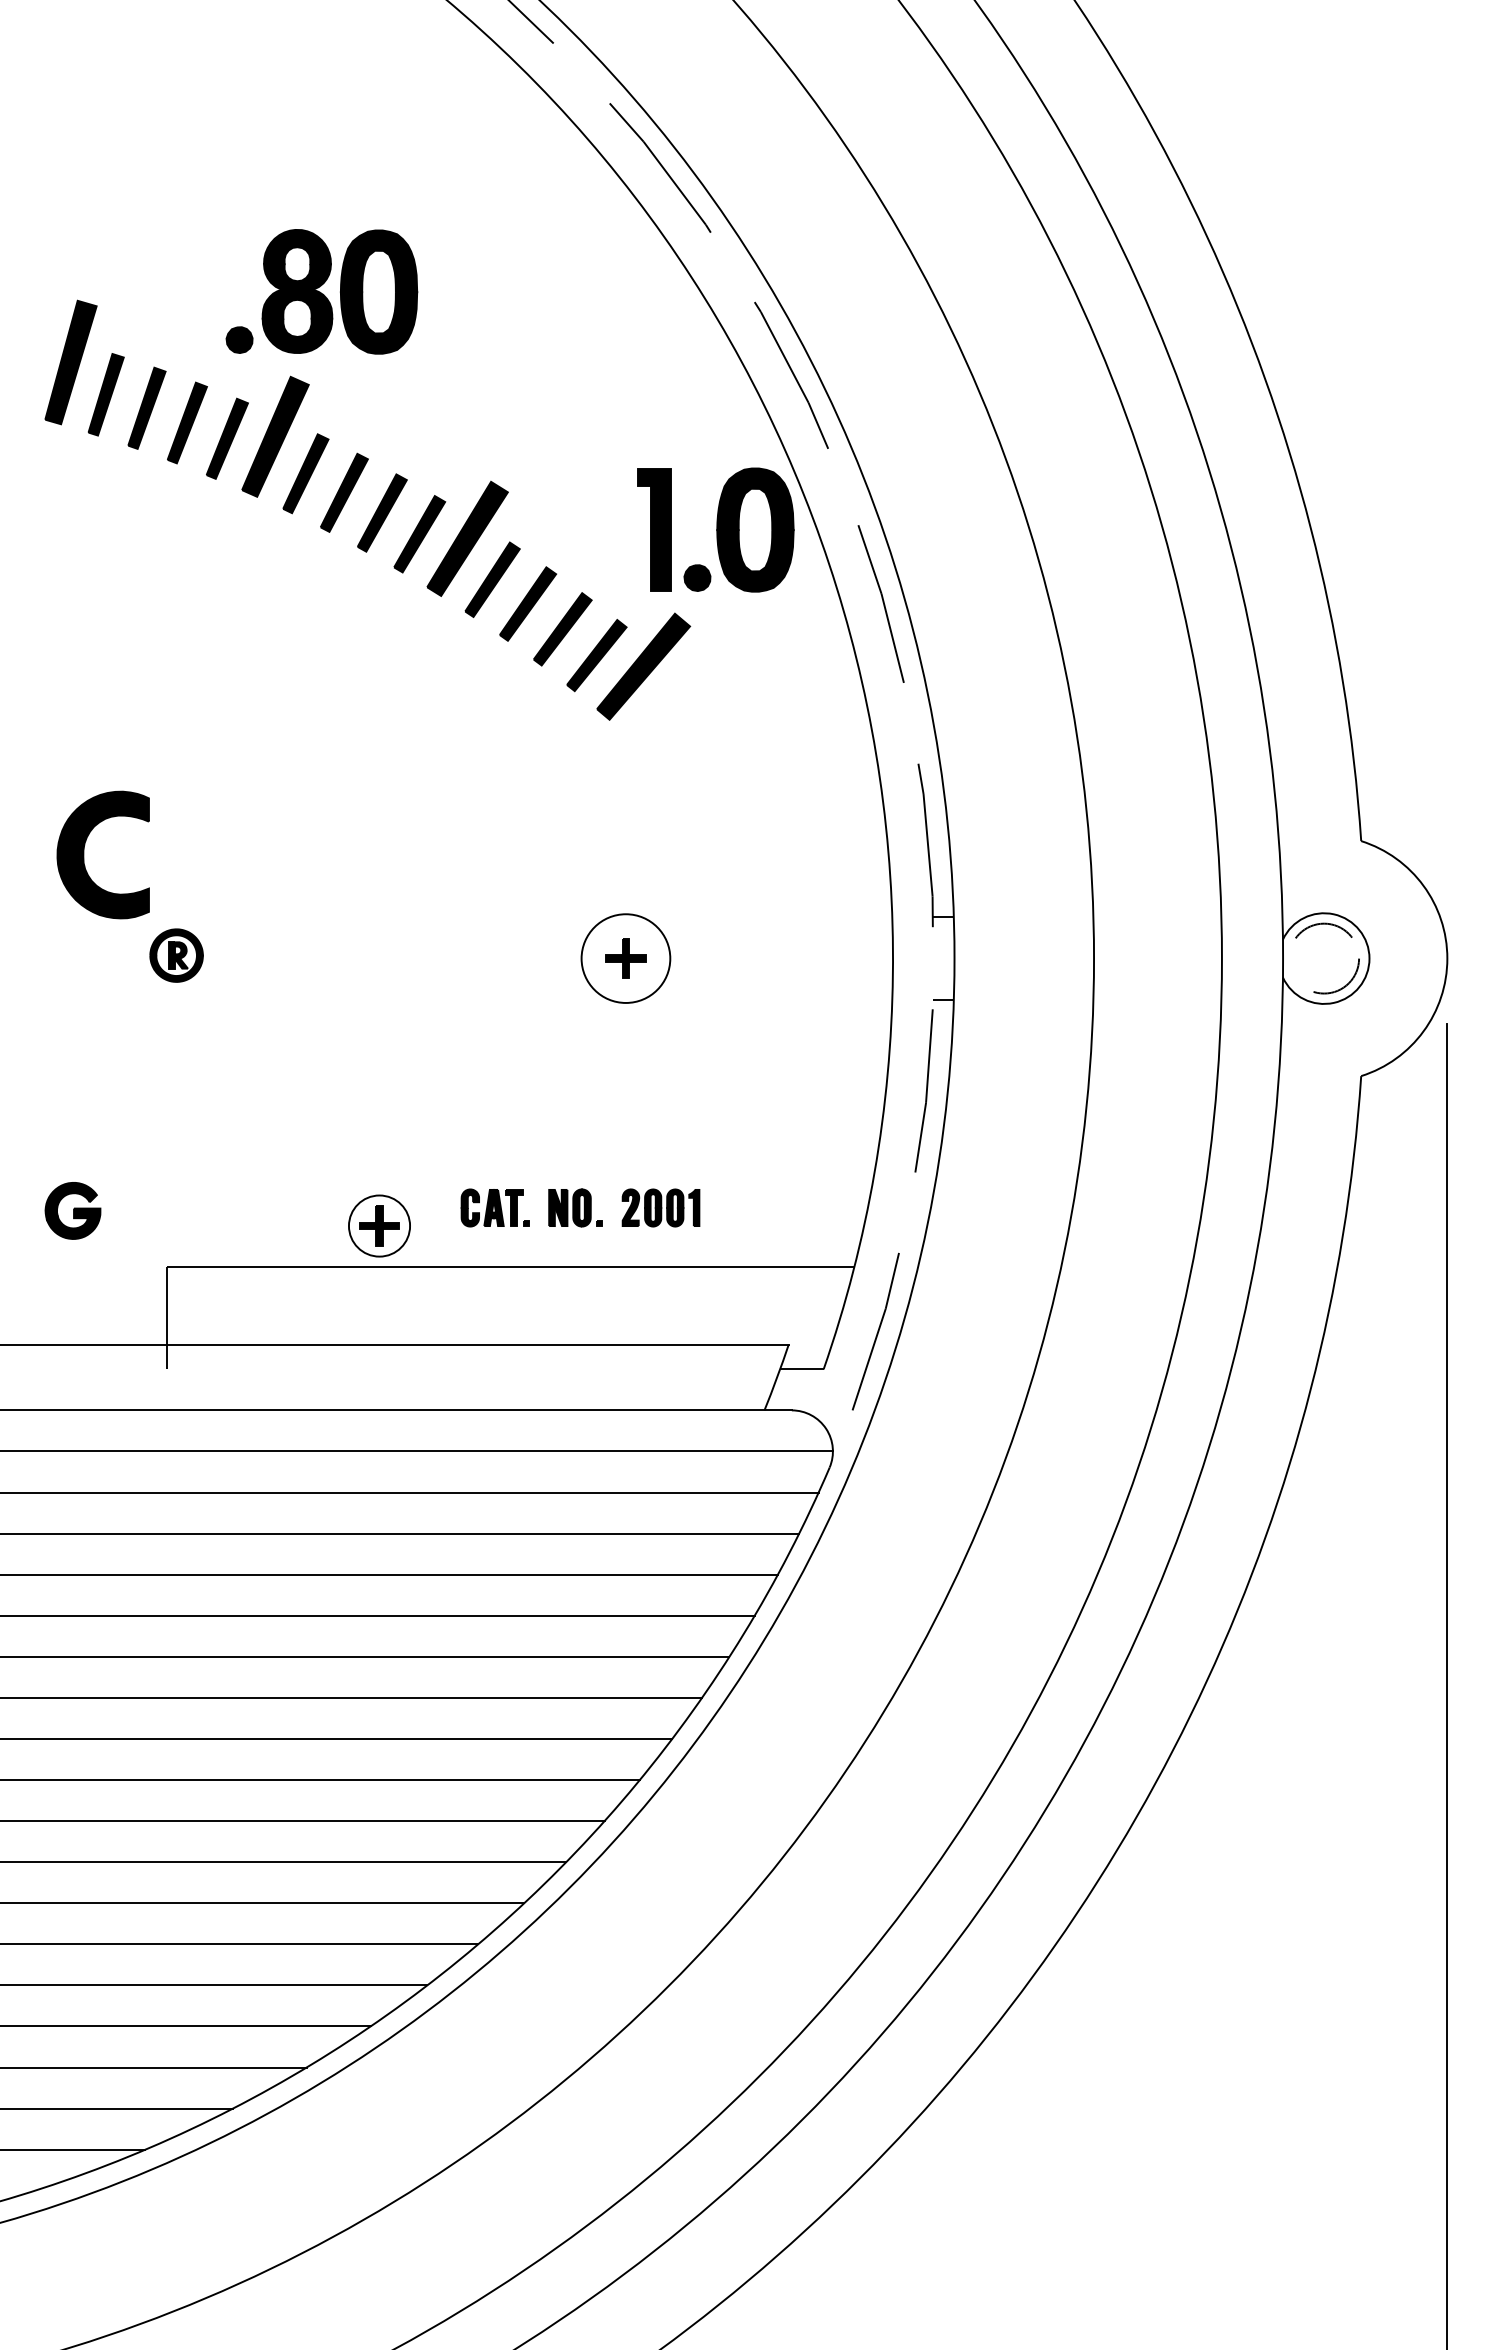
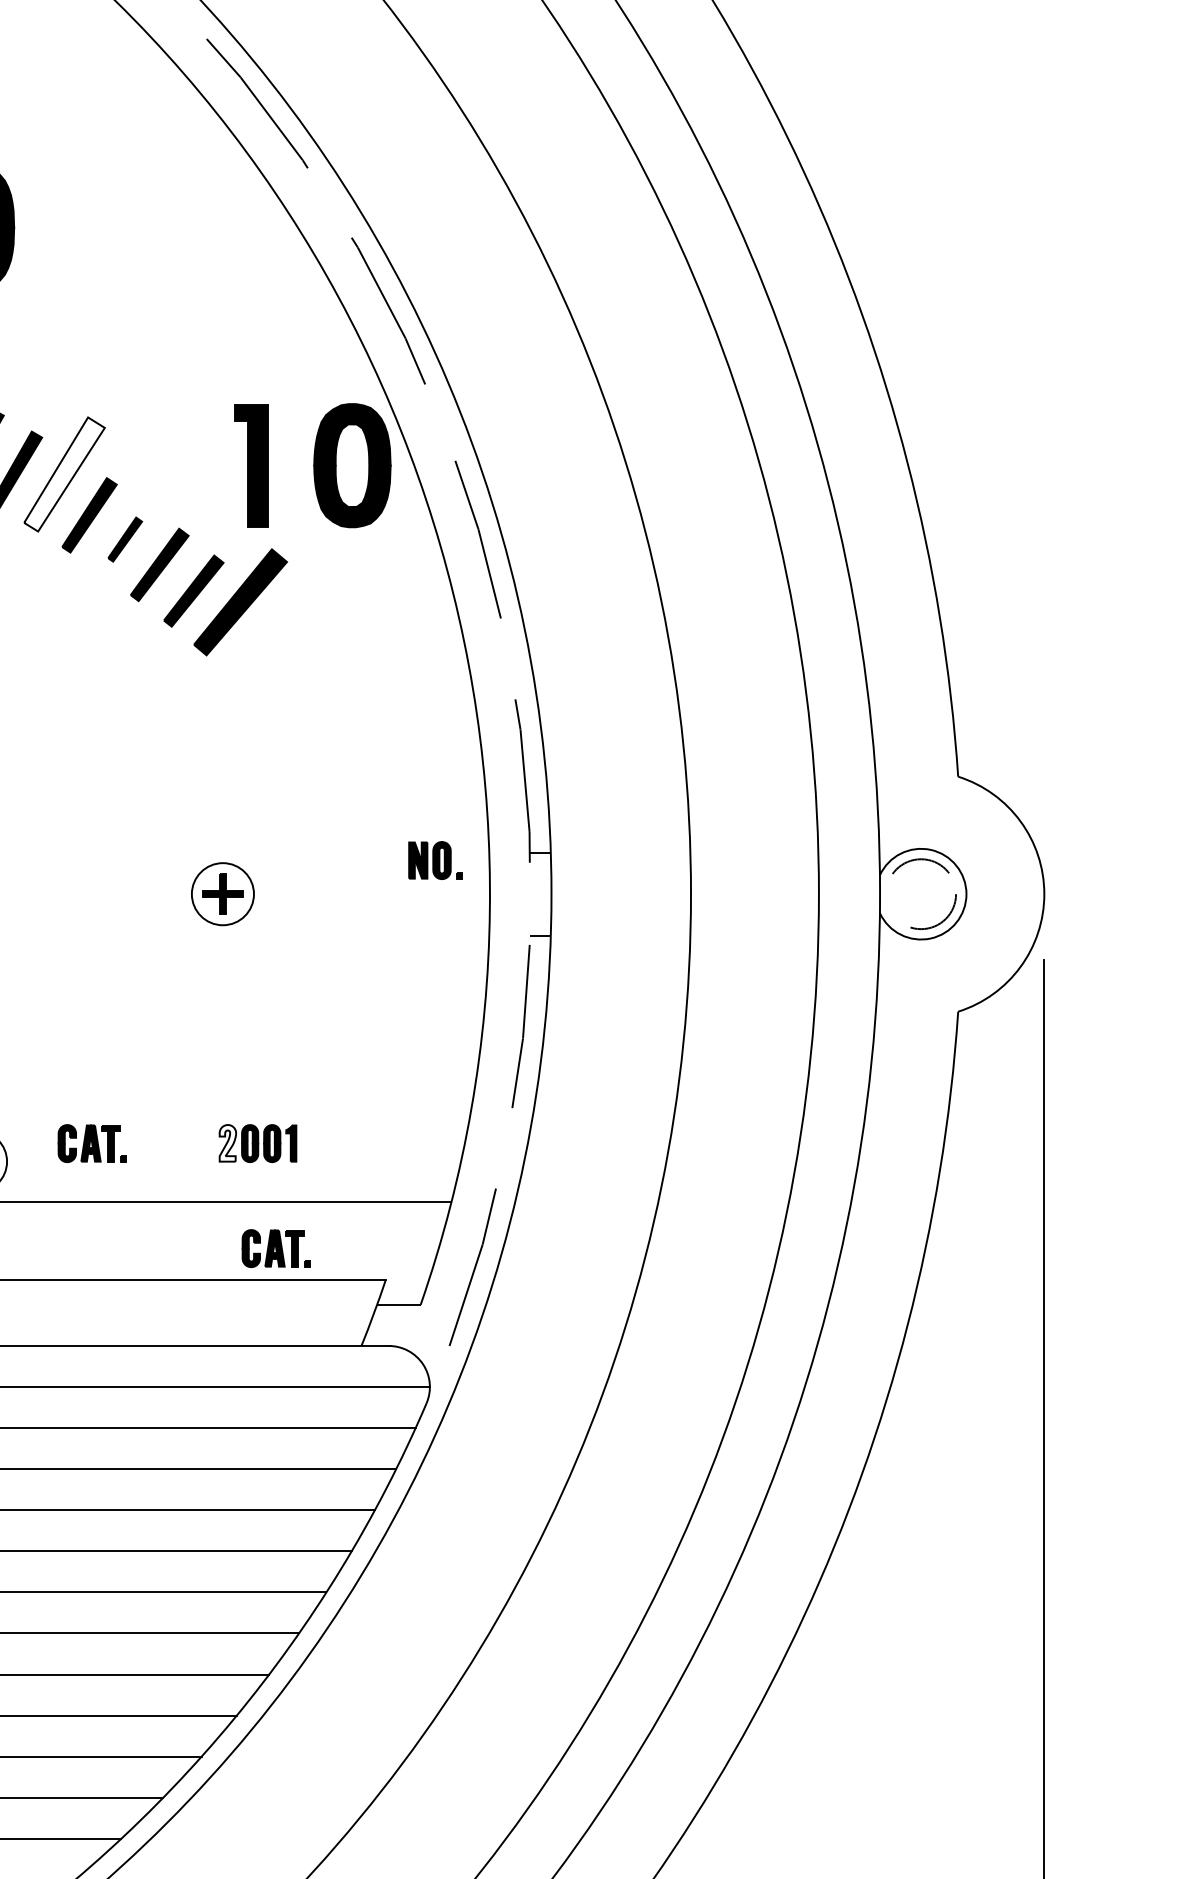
fill: (467, 538) -> (64, 474), removed
part: (697, 577) -> (294, 513), removed
part: (528, 603) -> (125, 539), size x0.6
circle: (625, 958) -> (222, 894), size x0.7
part: (575, 1207) -> (435, 860), moved
fill: (630, 1207) -> (227, 1143), removed
part: (678, 1312) -> (275, 1248), added

